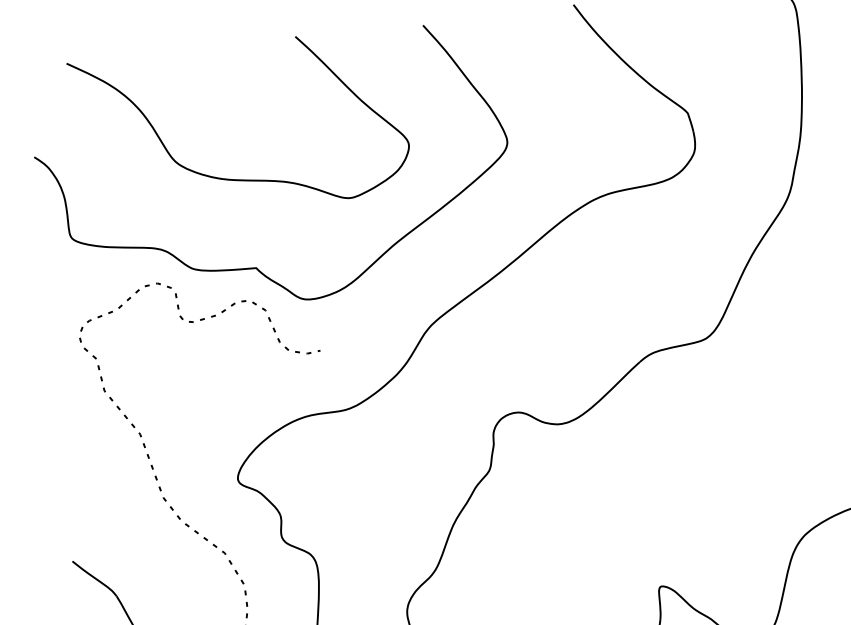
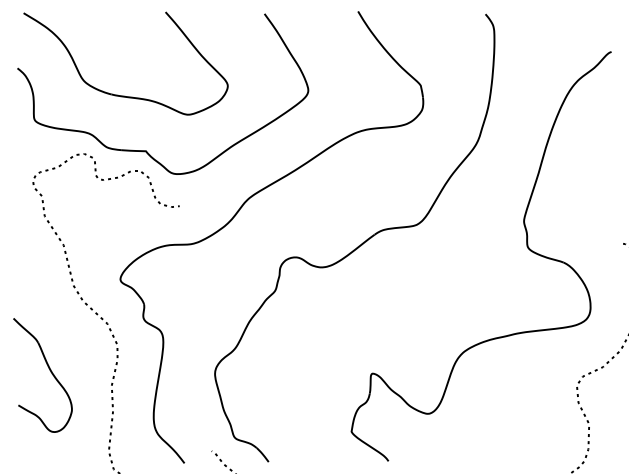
part: (232, 178) -> (117, 94), moved

